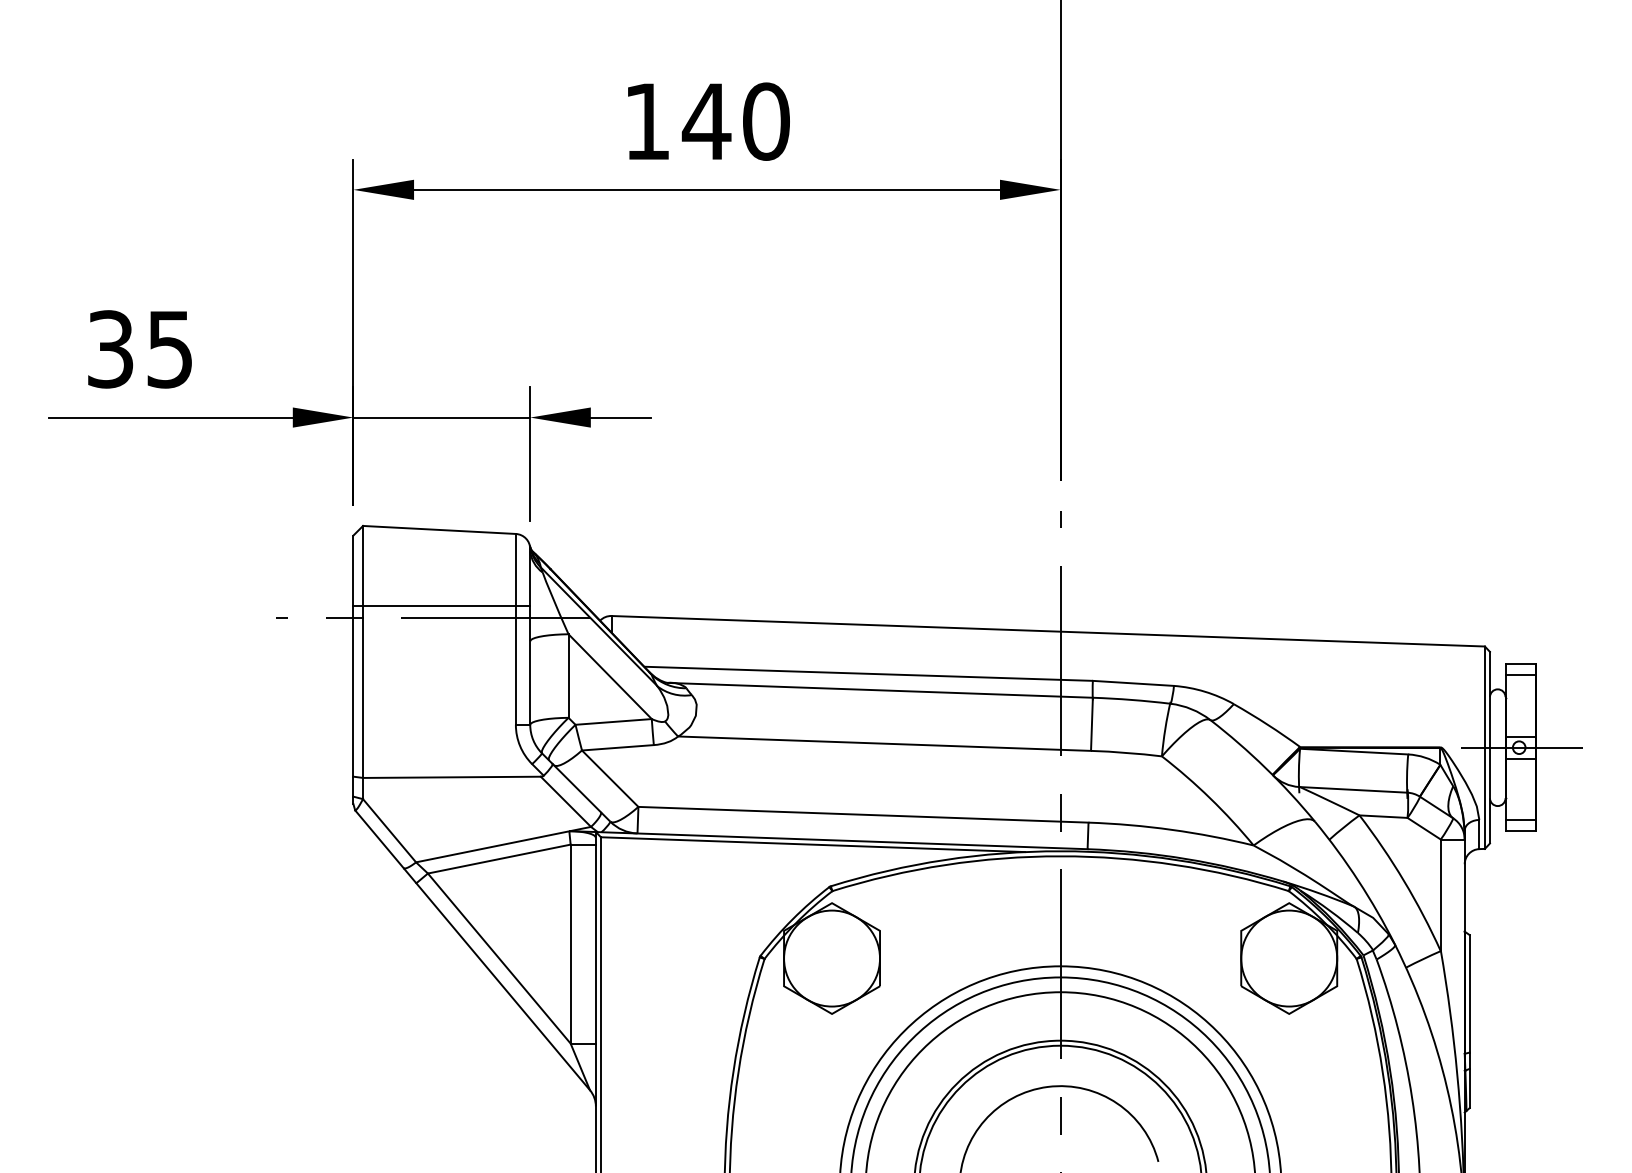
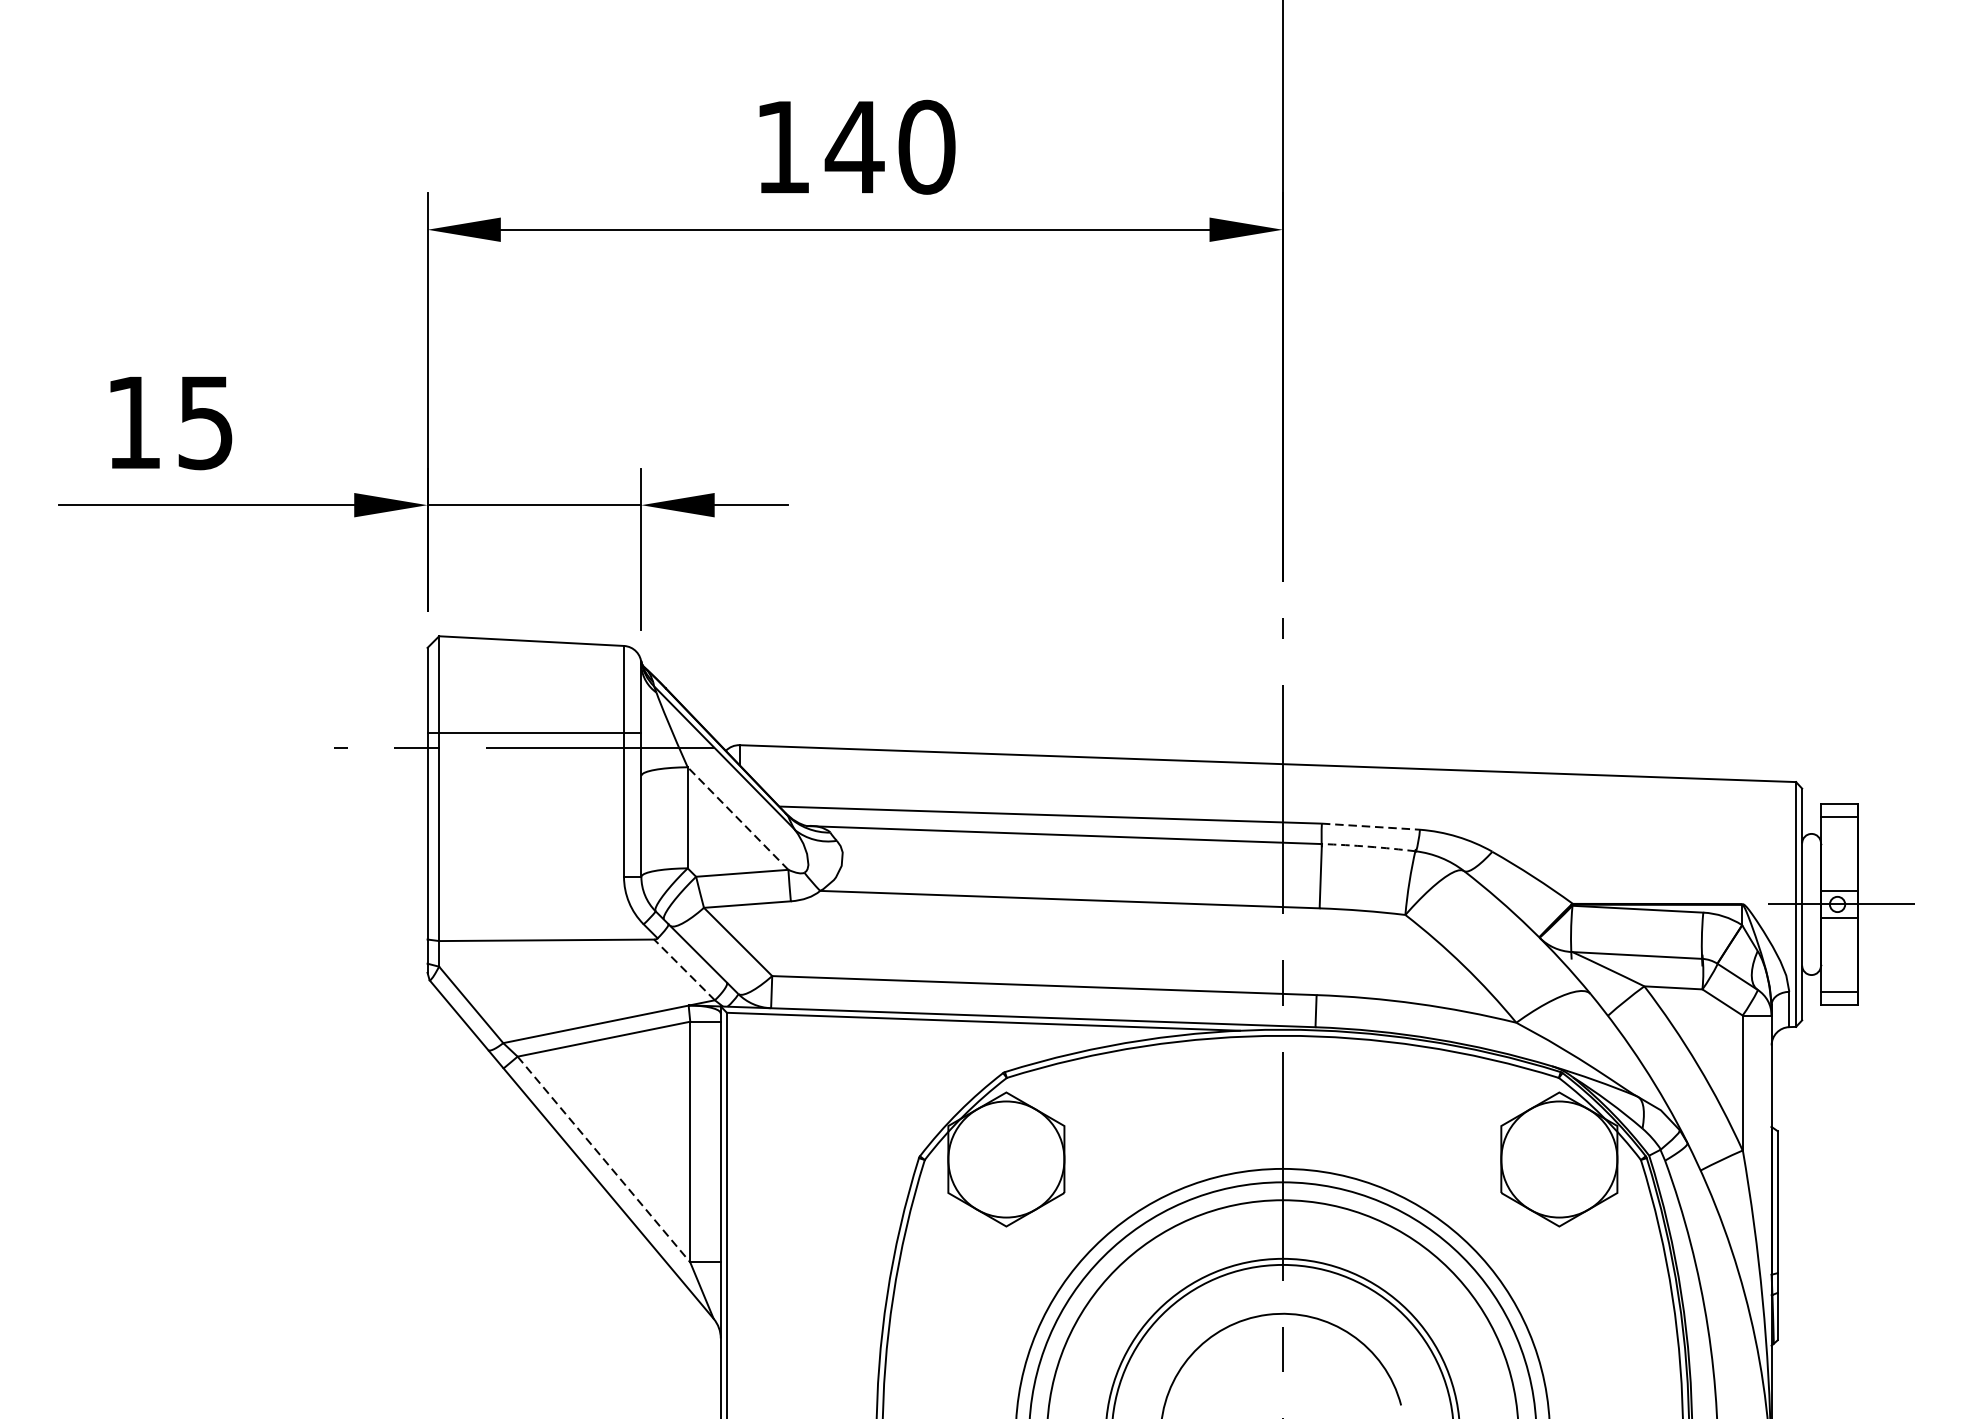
text: (110, 349) -> (133, 422), 35 -> 15
line: (609, 676) -> (737, 818), solid -> dashed
line: (1133, 683) -> (1371, 826), solid -> dashed
arc: (1131, 699) -> (1368, 846), solid -> dashed
line: (565, 801) -> (684, 969), solid -> dashed
line: (499, 958) -> (604, 1159), solid -> dashed

